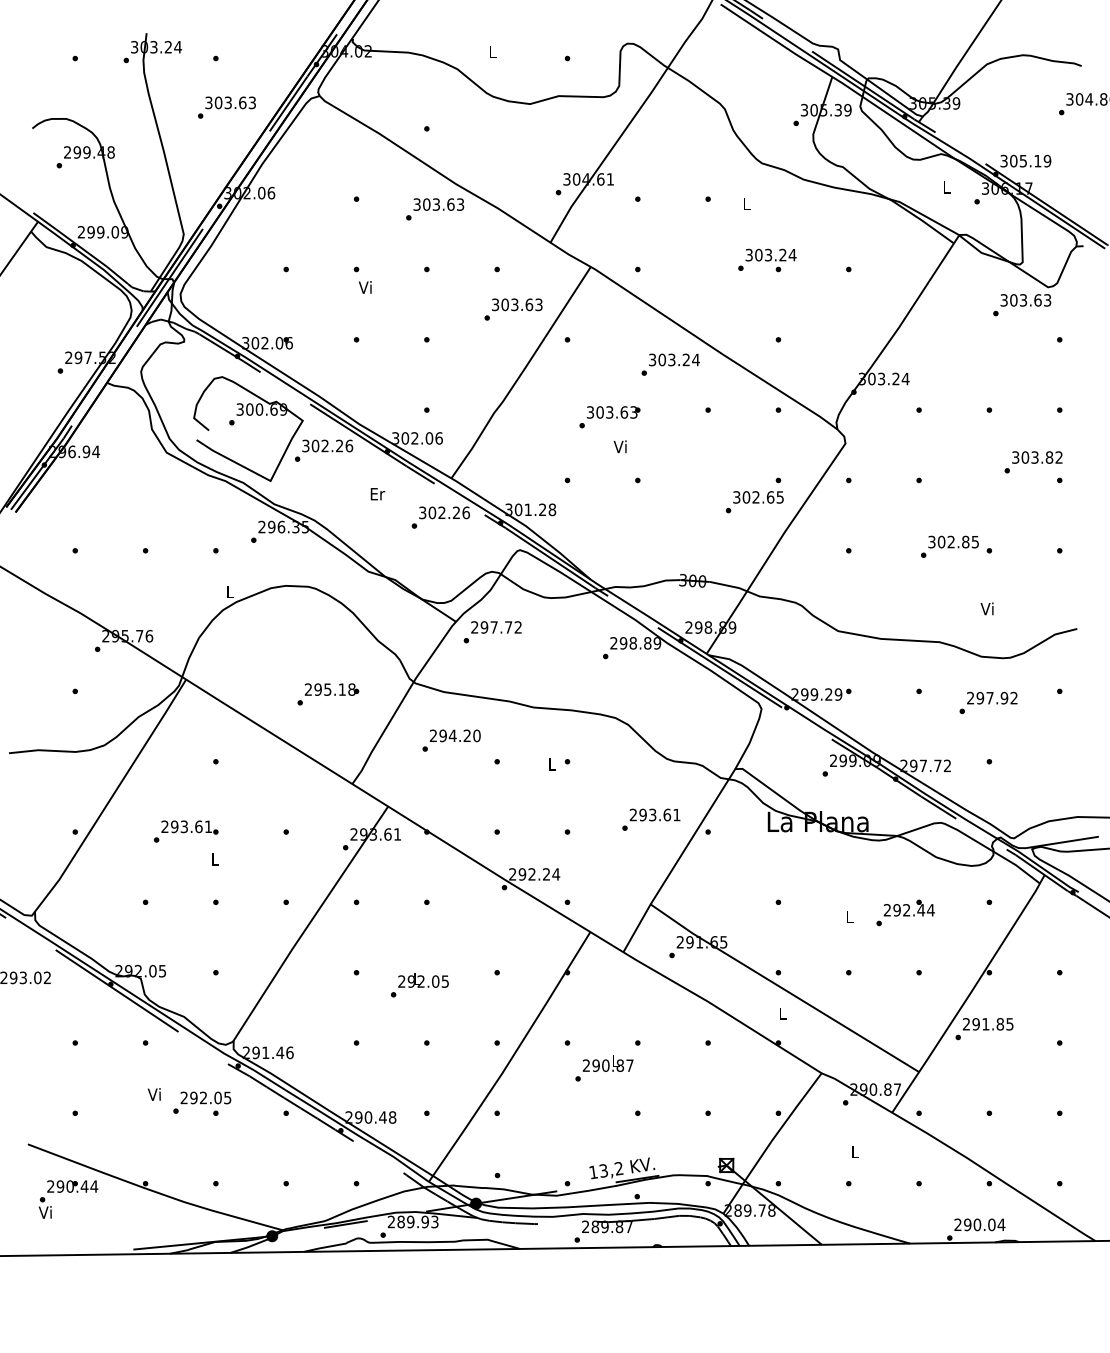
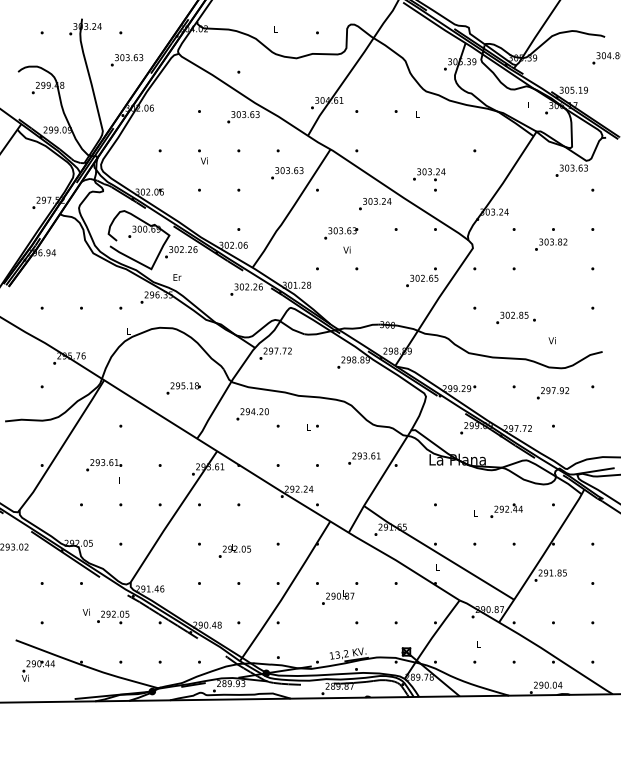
text: (767, 259) -> (429, 174), moved
text: (1034, 461) -> (551, 244), moved
text: (377, 494) -> (177, 277), moved
text: (955, 545) -> (515, 317), moved

